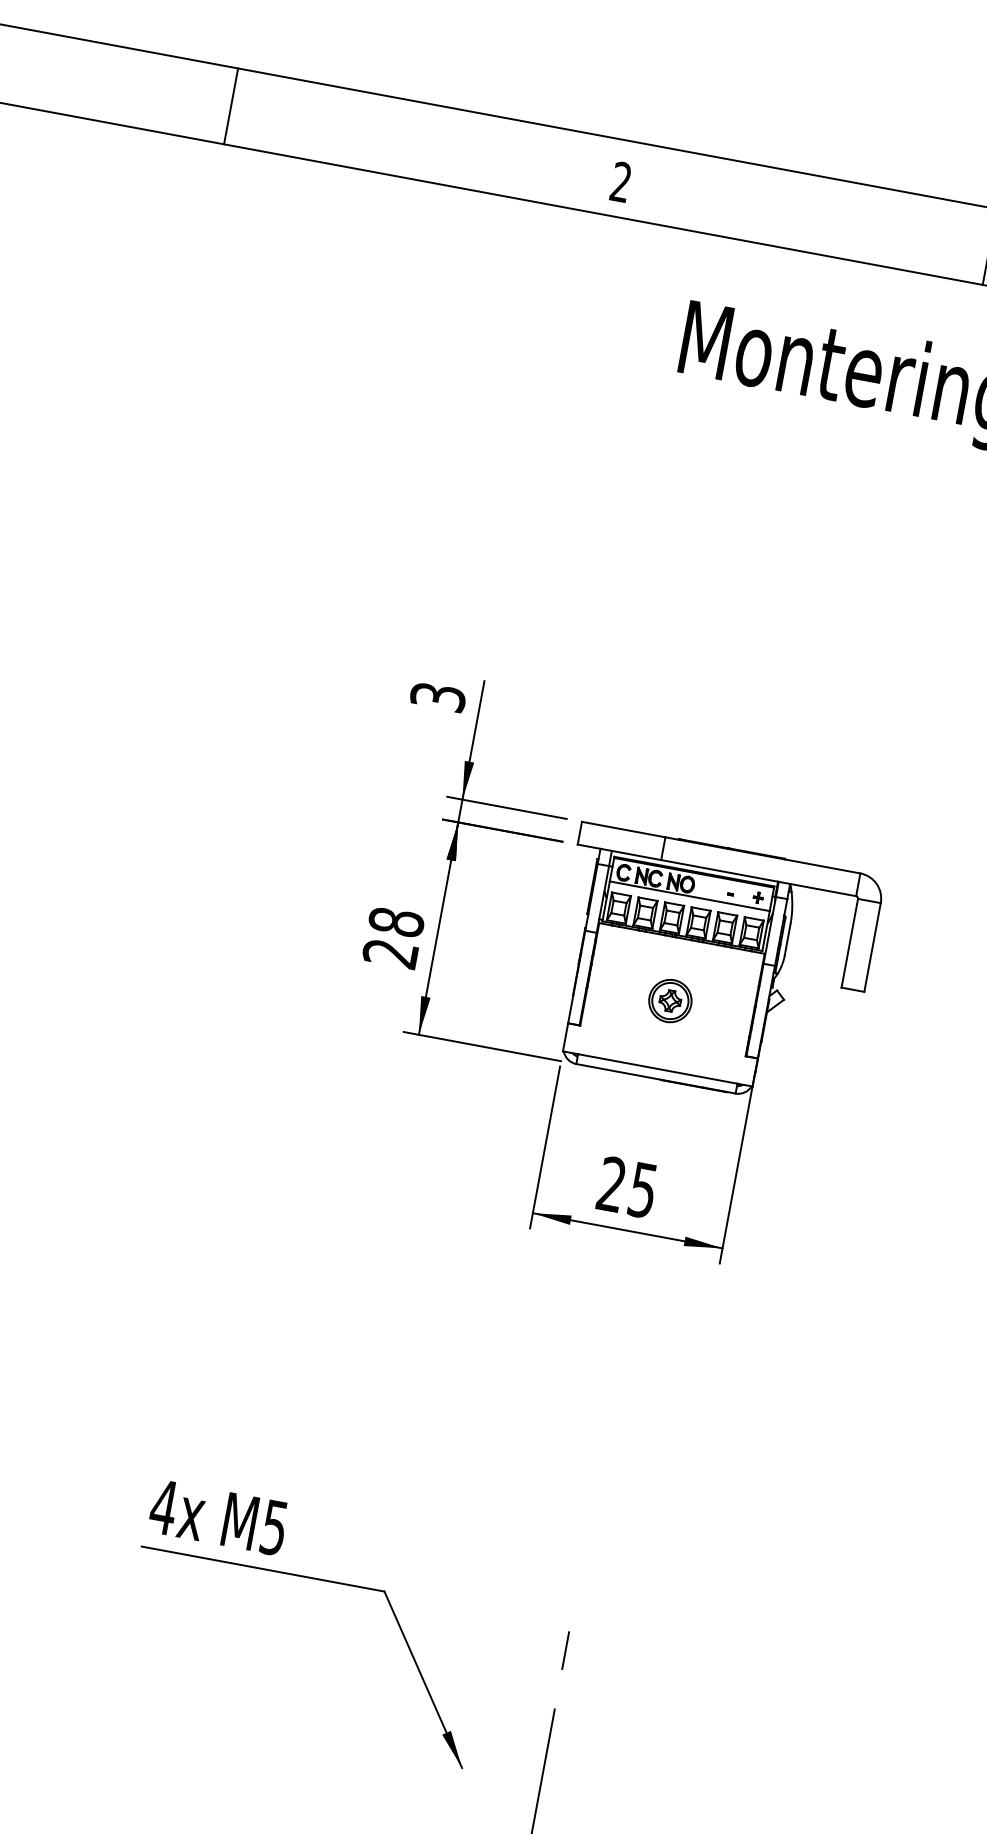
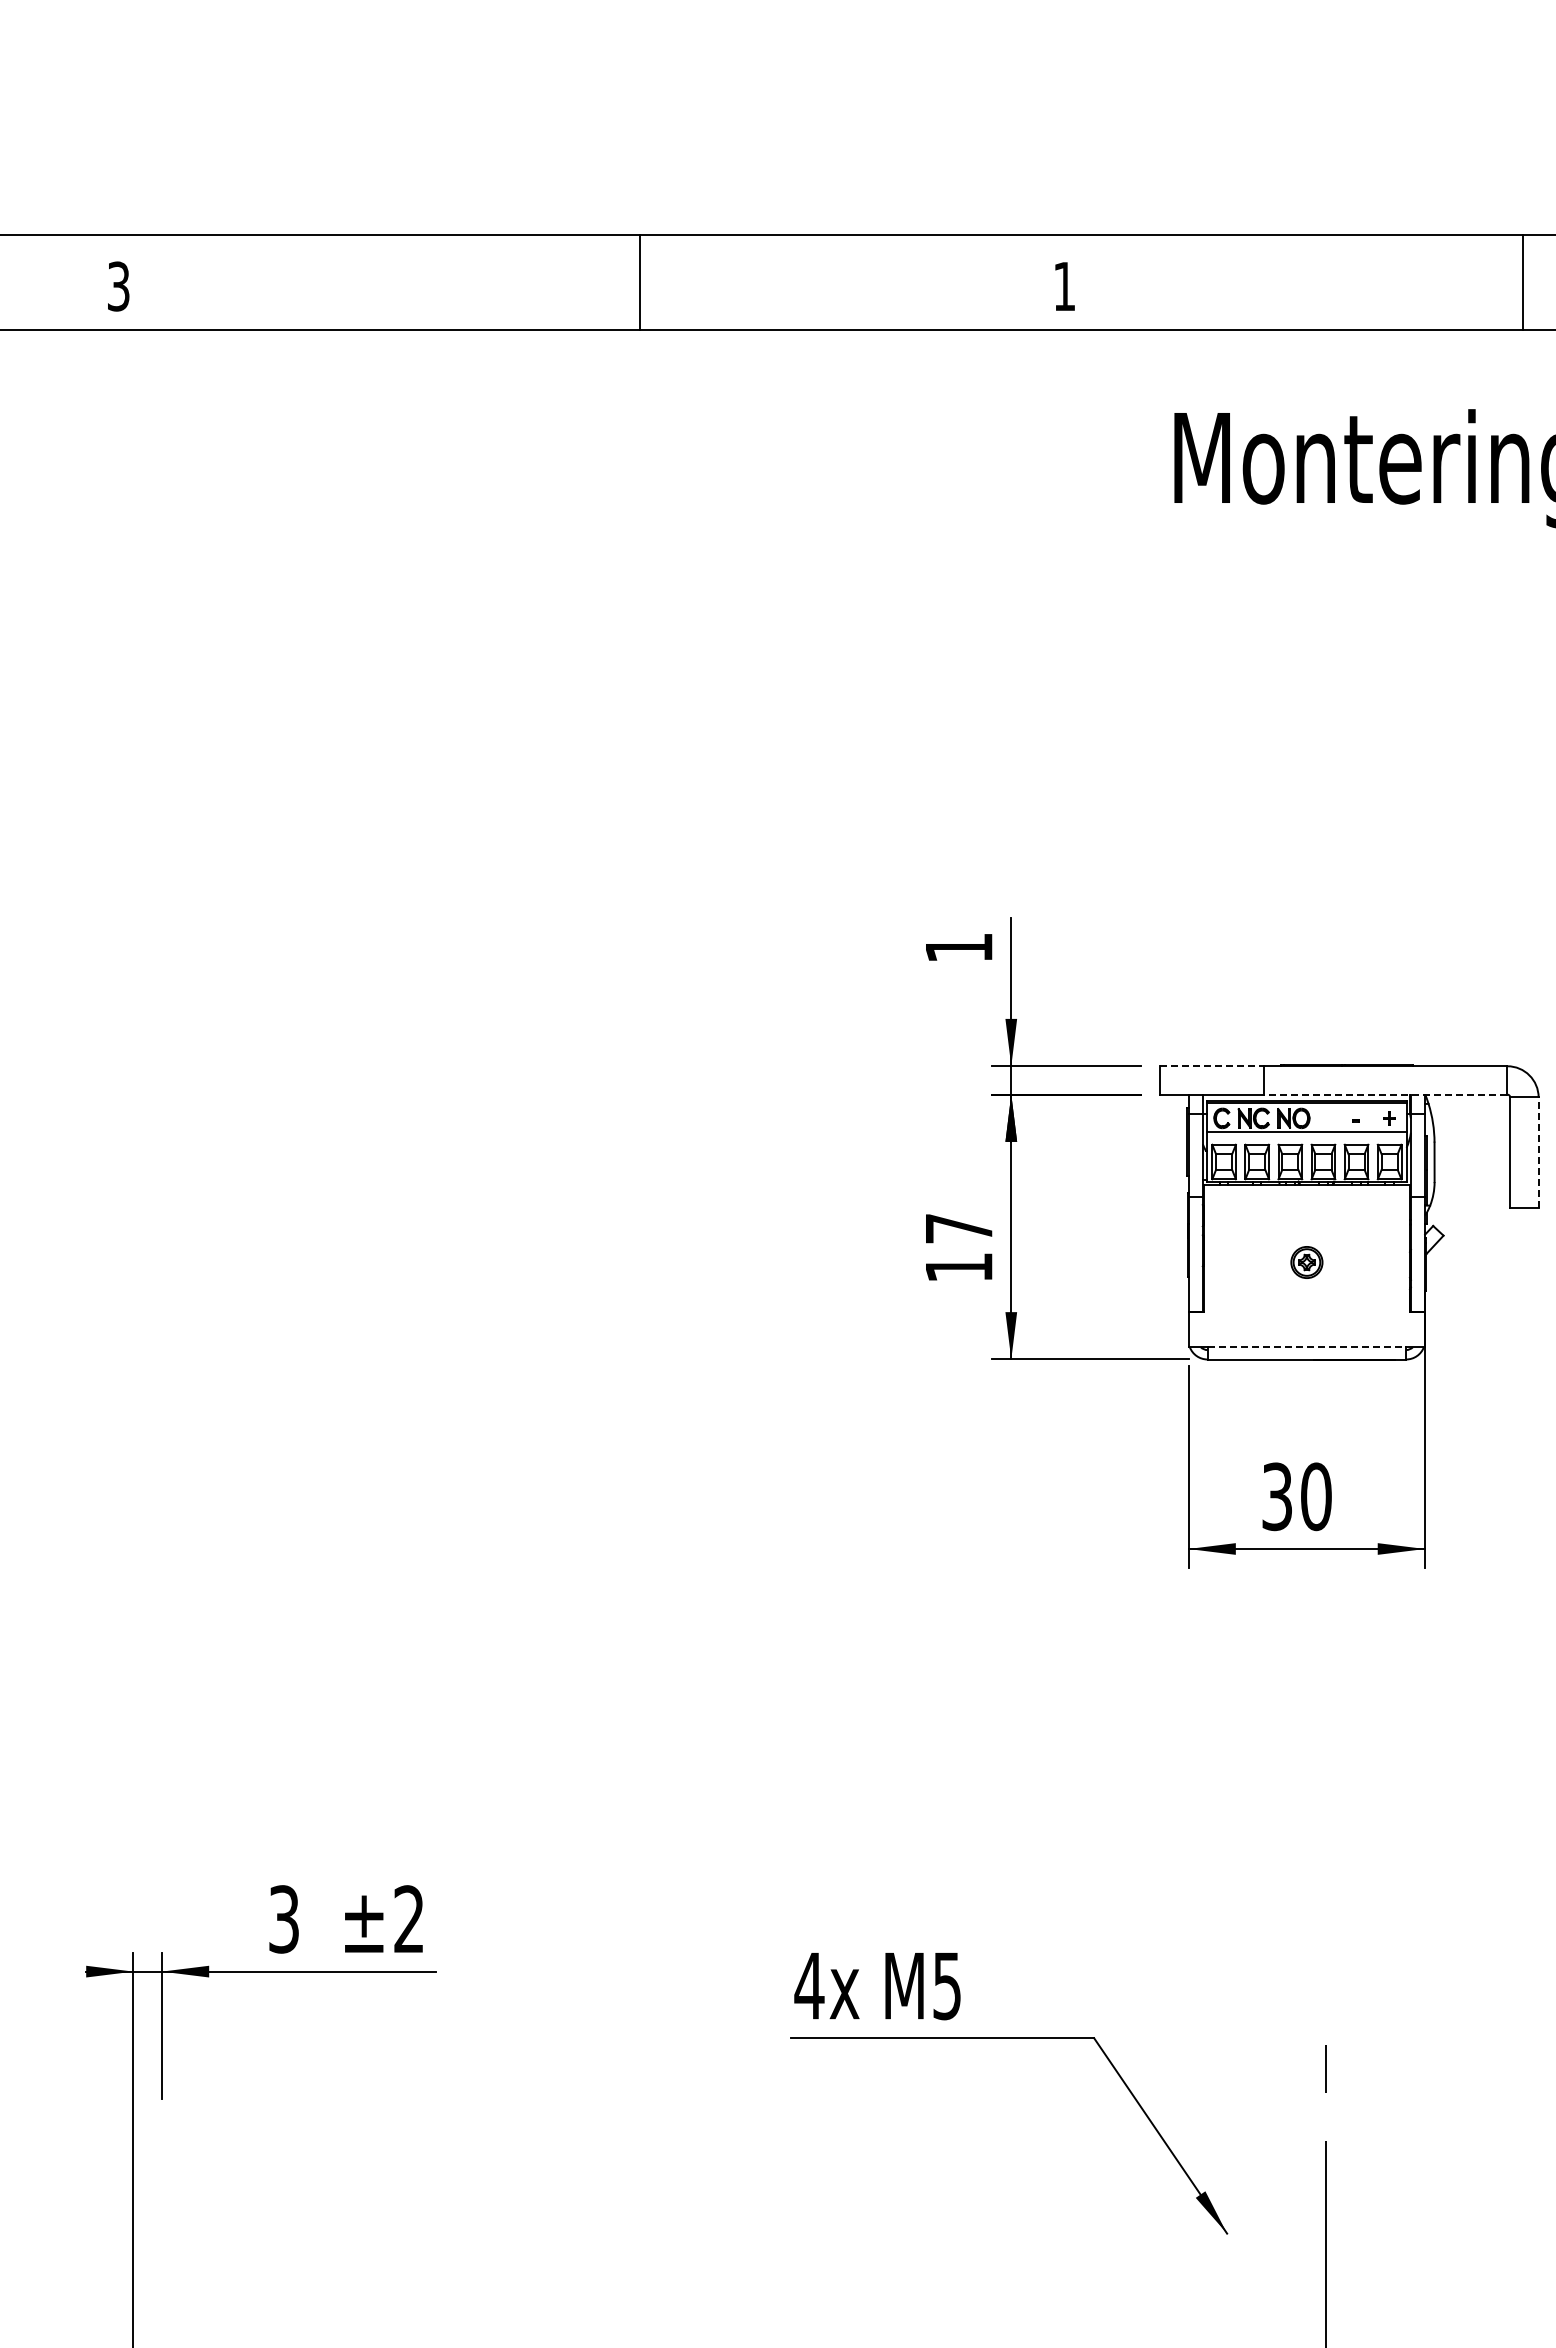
line: (231, 105) -> (639, 281), moved
text: (620, 181) -> (1063, 285), 2 -> 1
text: (437, 696) -> (958, 947), 3 -> 1
line: (623, 829) -> (1212, 1066), solid -> dashed
line: (758, 877) -> (1385, 1094), solid -> dashed
text: (393, 937) -> (958, 1247), 28 -> 17
line: (872, 947) -> (1538, 1152), solid -> dashed
part: (670, 1000) -> (1306, 1262), size x0.6
line: (658, 1069) -> (1307, 1347), solid -> dashed
text: (627, 1187) -> (1296, 1496), 25 -> 30

